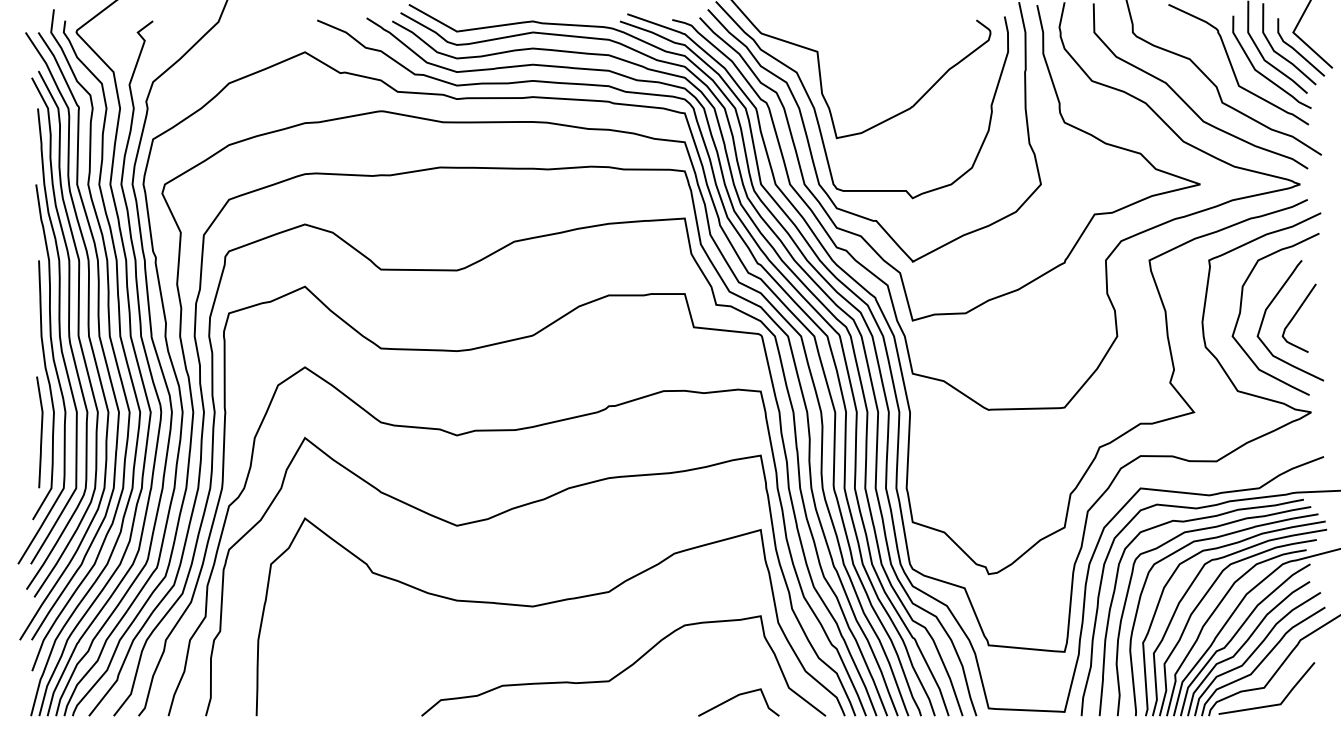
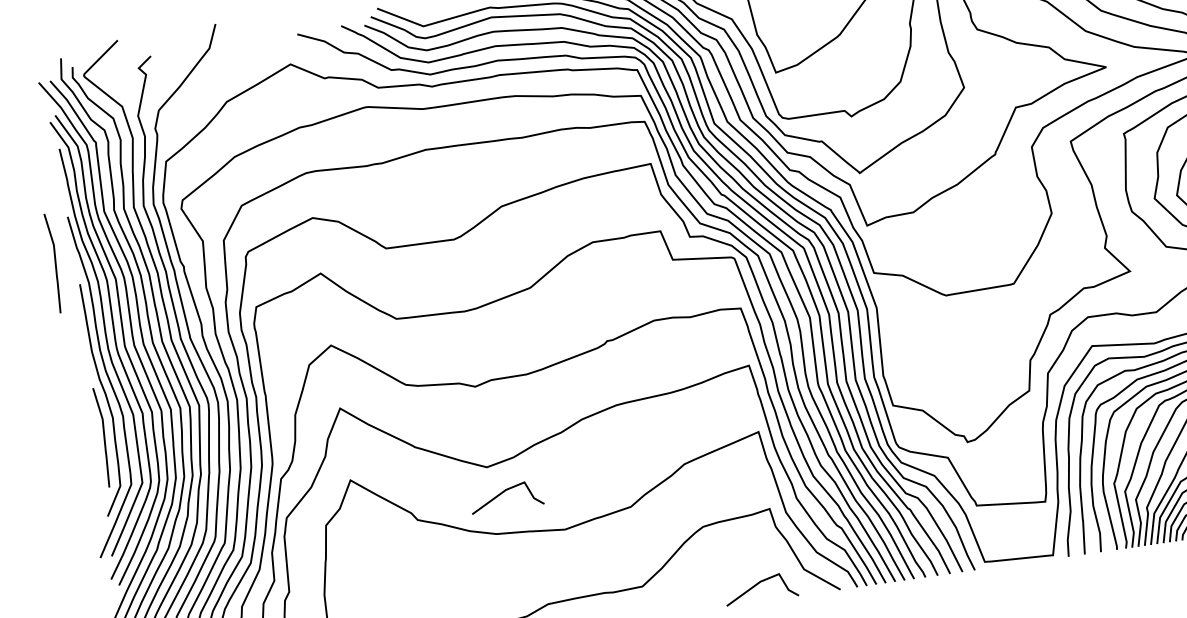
line: (14, 233) -> (54, 263), added
line: (471, 556) -> (503, 492), added

